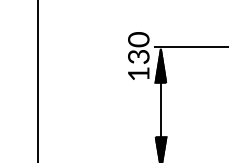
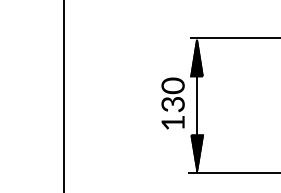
text: (138, 55) -> (172, 103), moved

